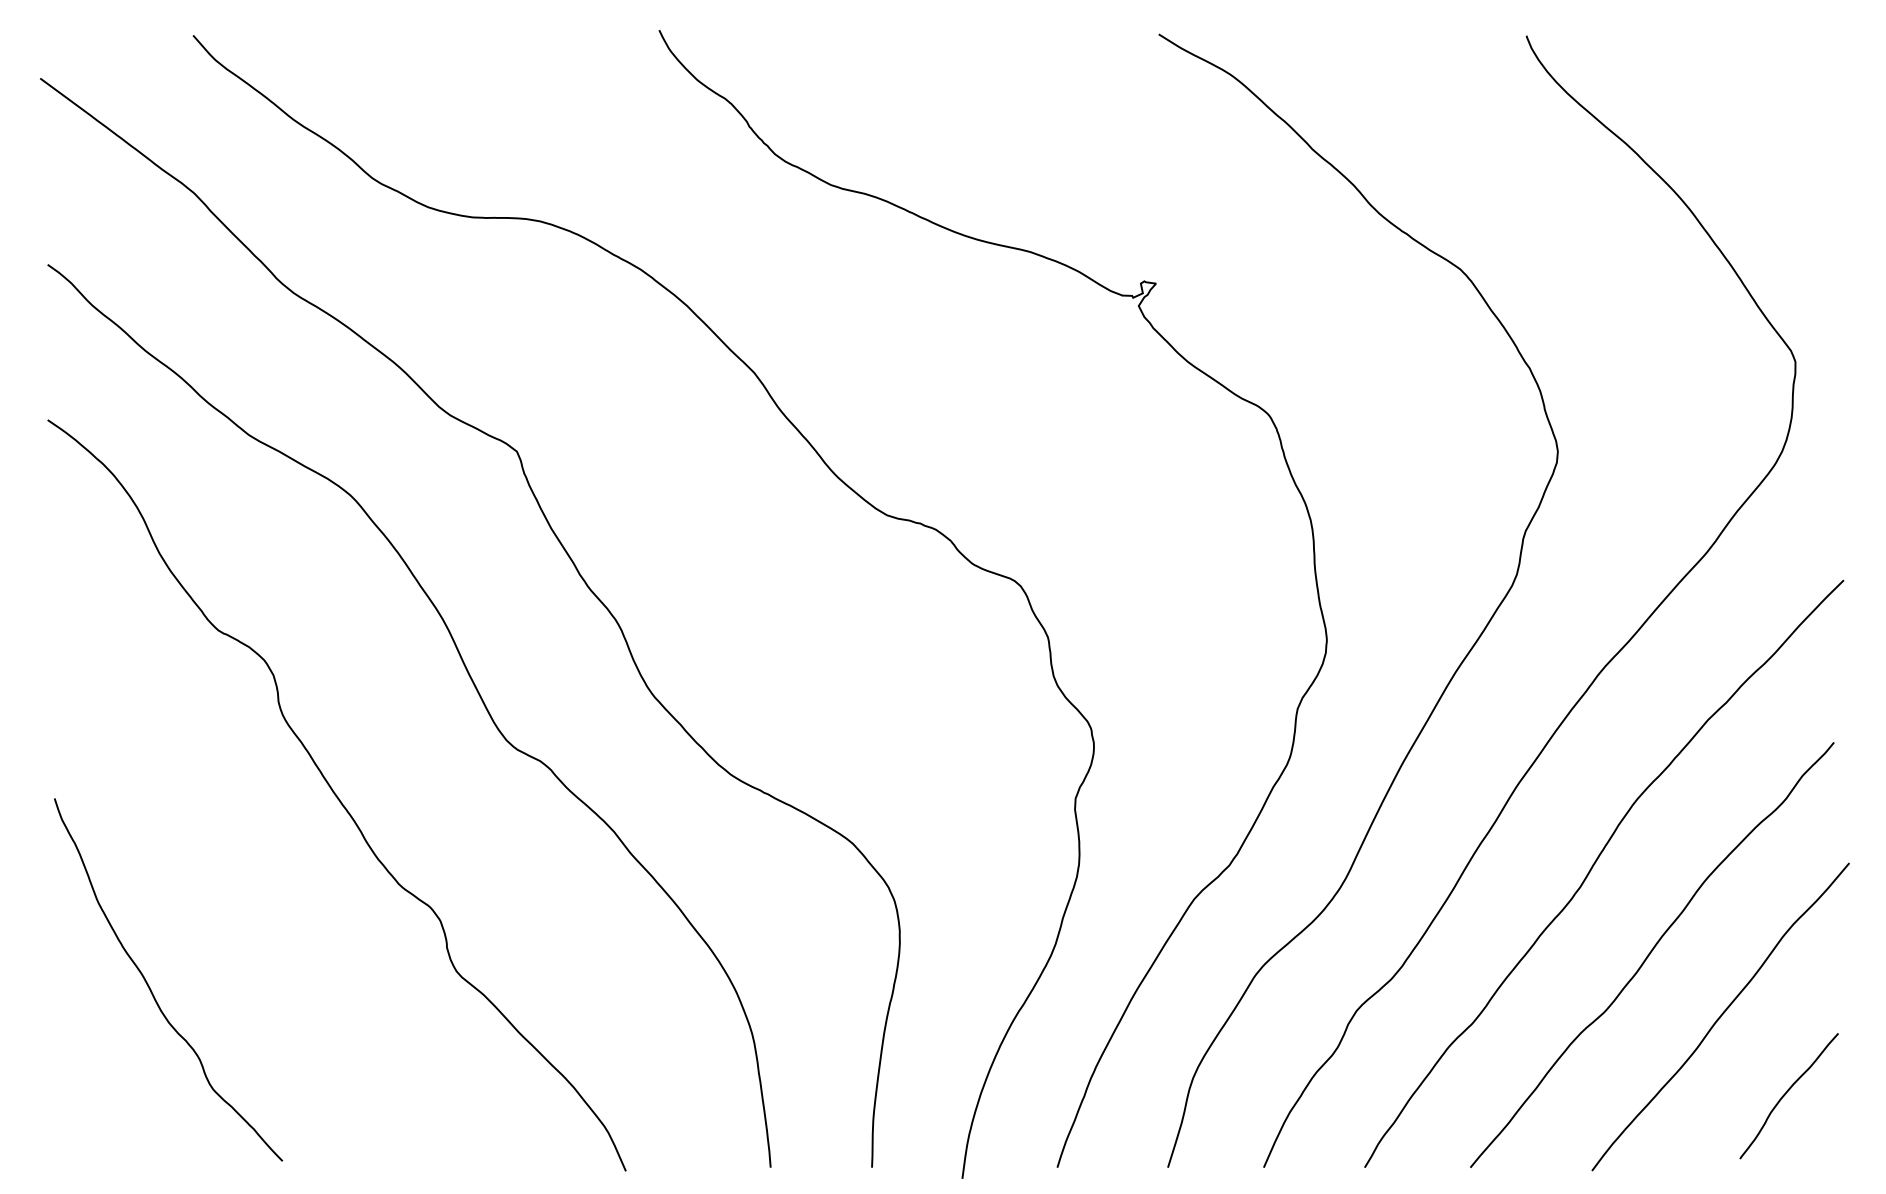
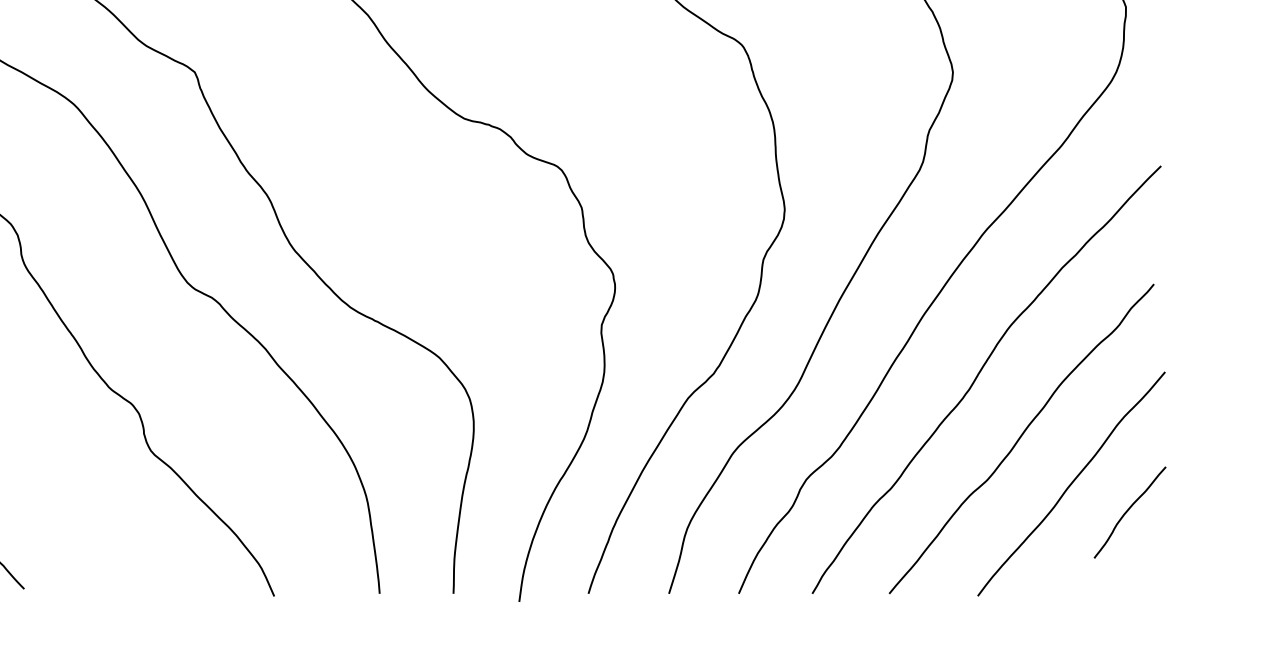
curve: (1786, 1094) -> (1128, 511), moved

